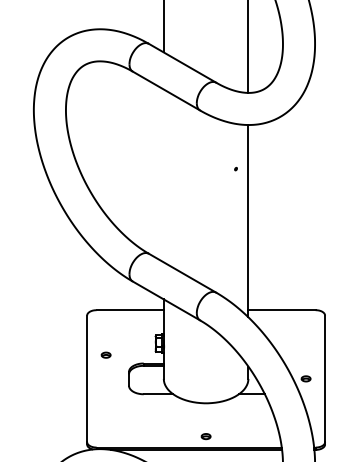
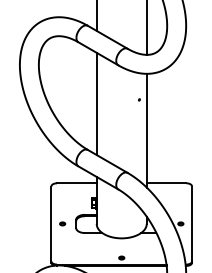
line: (163, 175) -> (96, 103), added
part: (105, 354) -> (62, 223), moved

